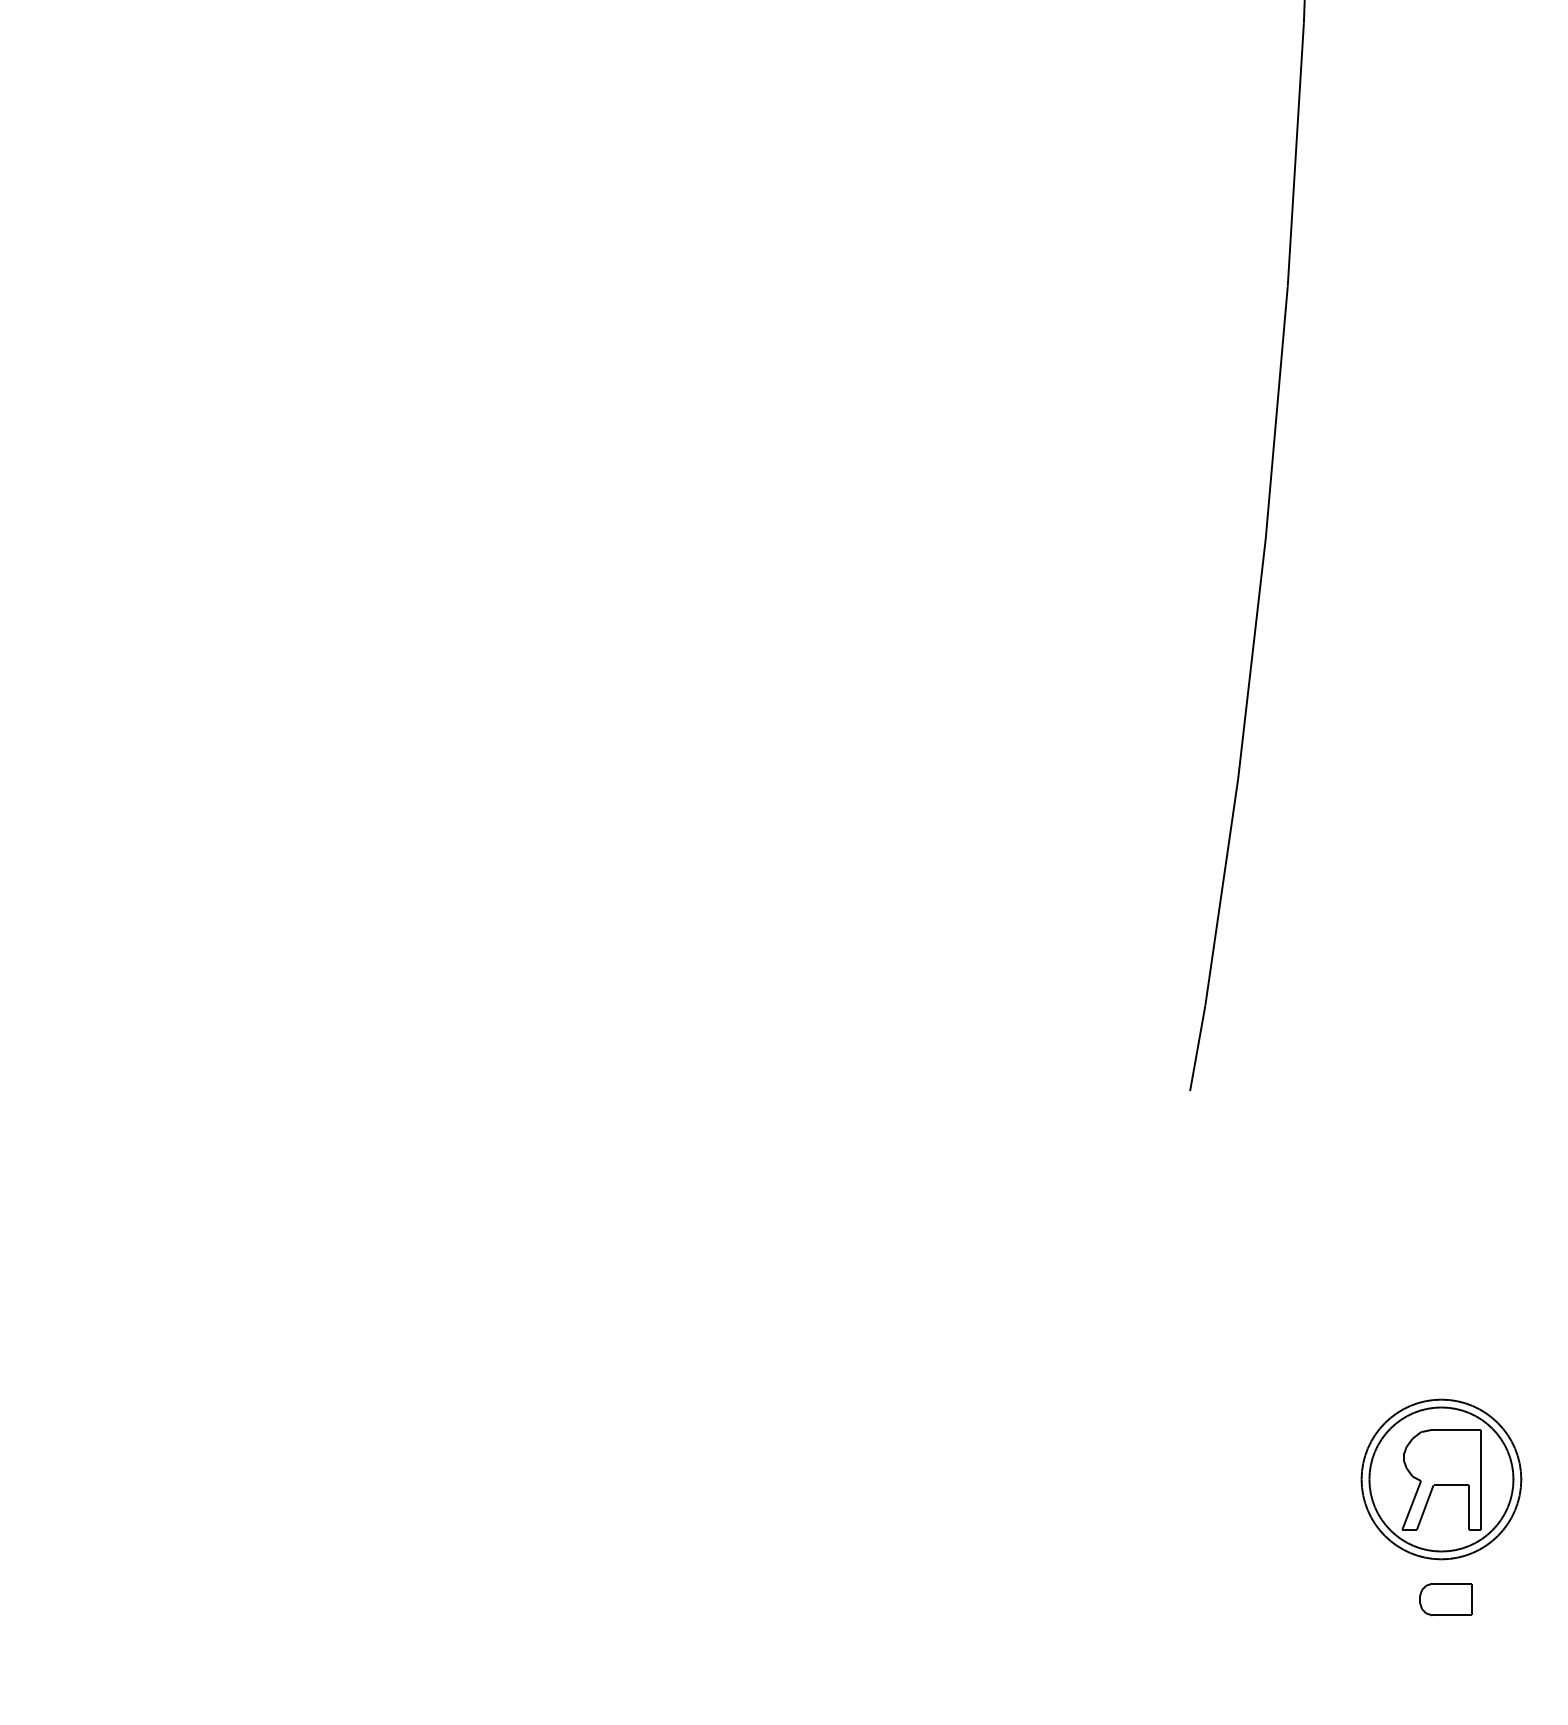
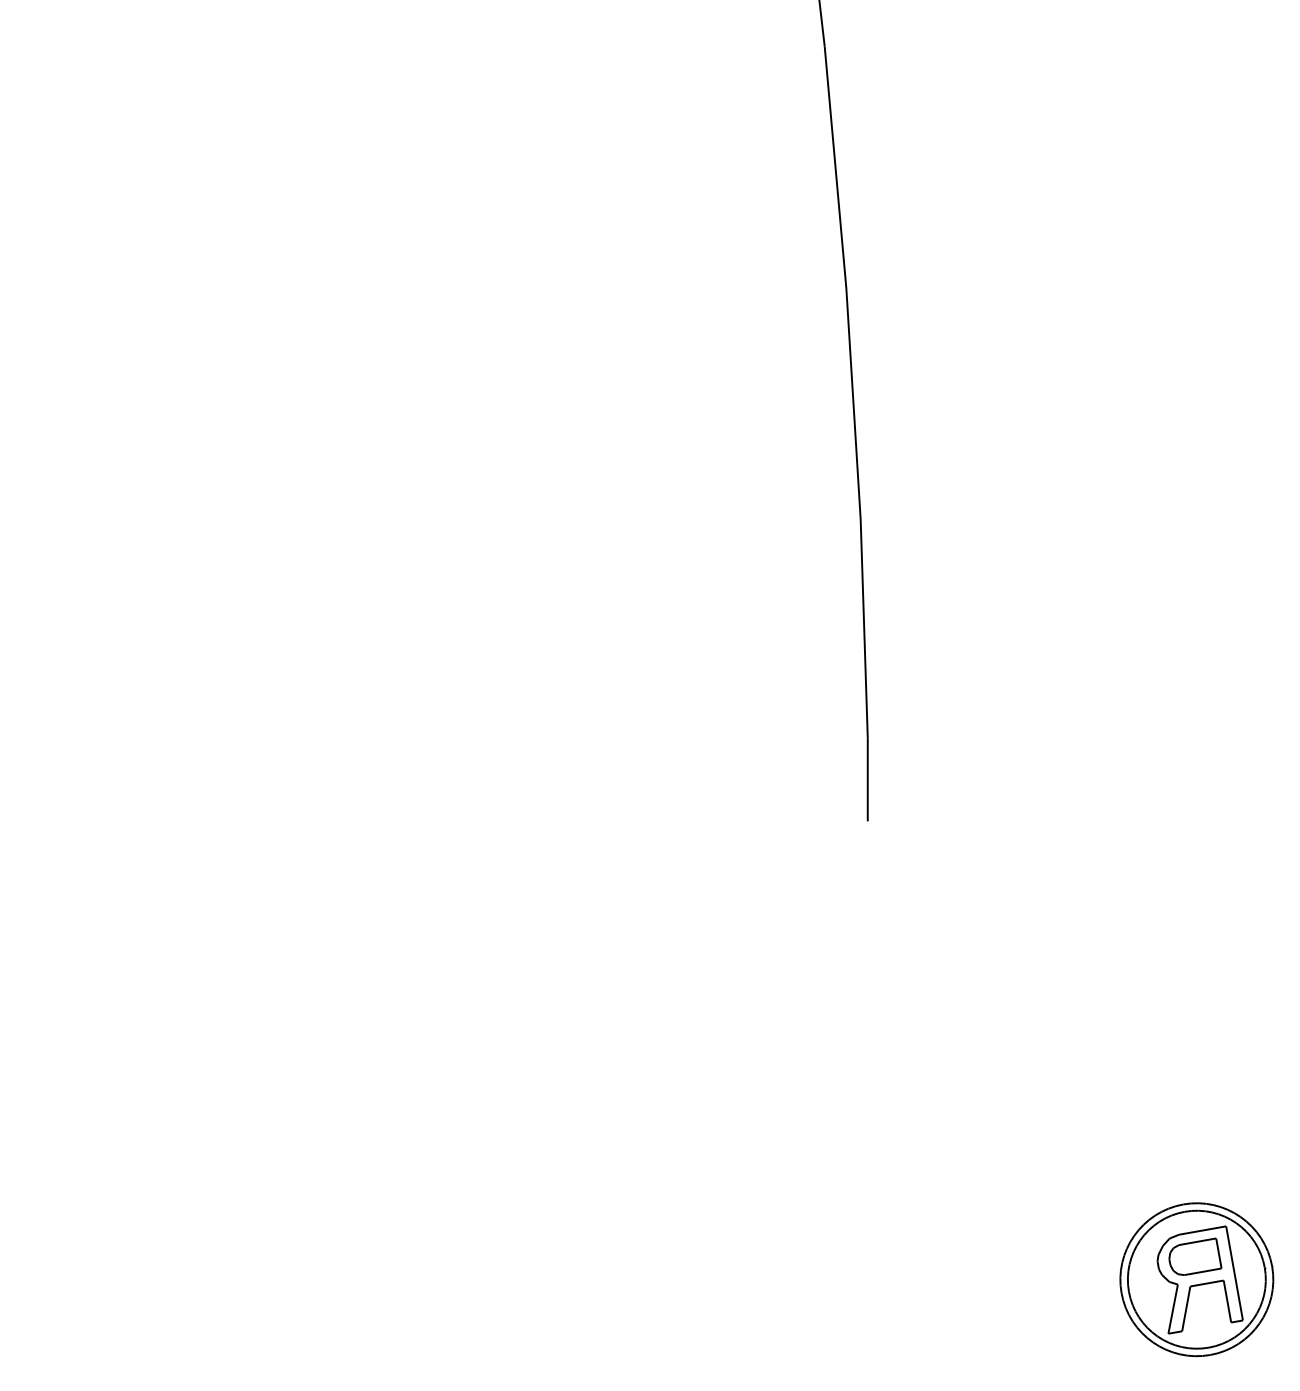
part: (1441, 1479) -> (1196, 1279), moved

